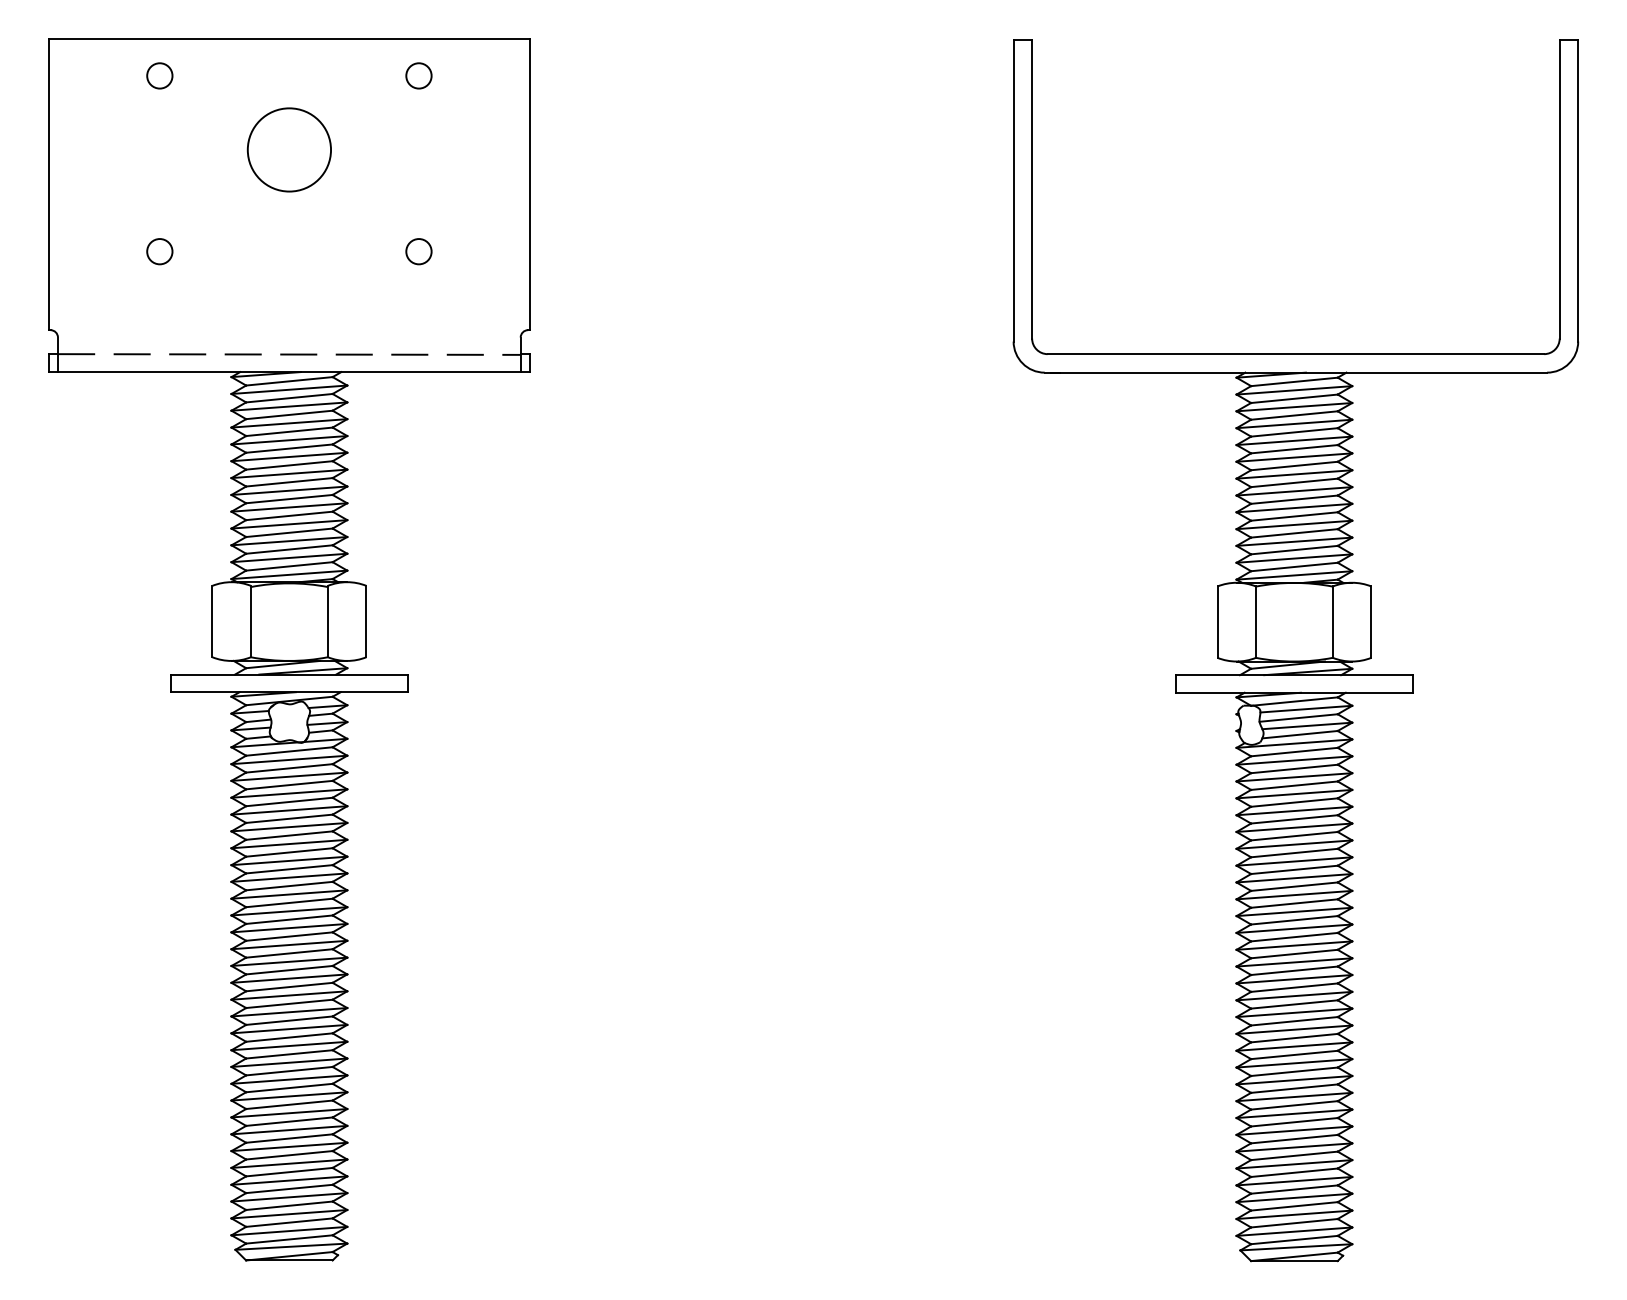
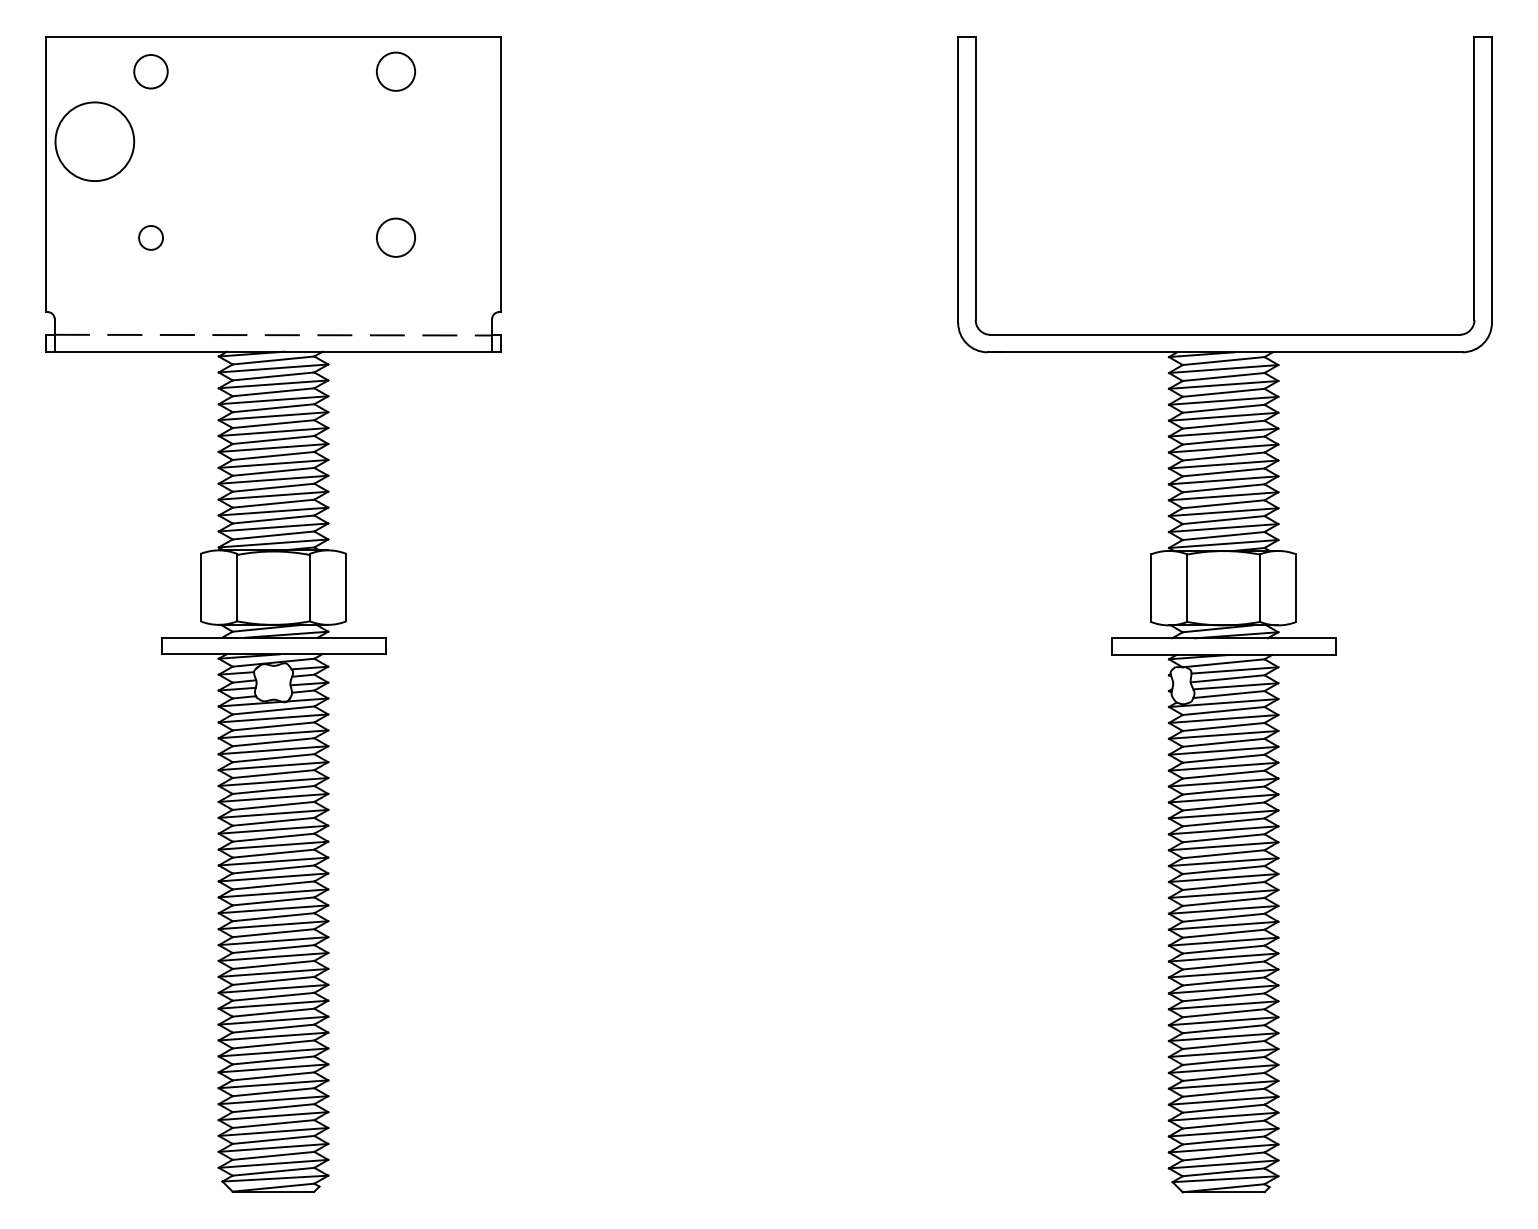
circle: (159, 75) -> (150, 71), size x1.4
circle: (418, 75) -> (395, 71), size x1.6
circle: (288, 149) -> (93, 141), moved
circle: (418, 251) -> (395, 237), size x1.6

